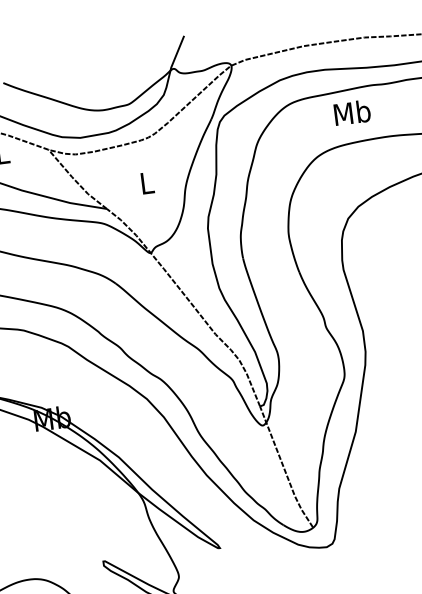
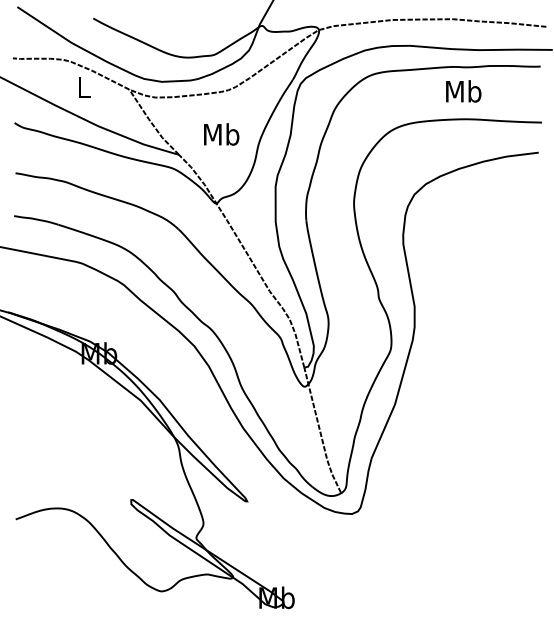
text: (352, 112) -> (463, 91), moved
text: (146, 183) -> (221, 134), L -> Mb

